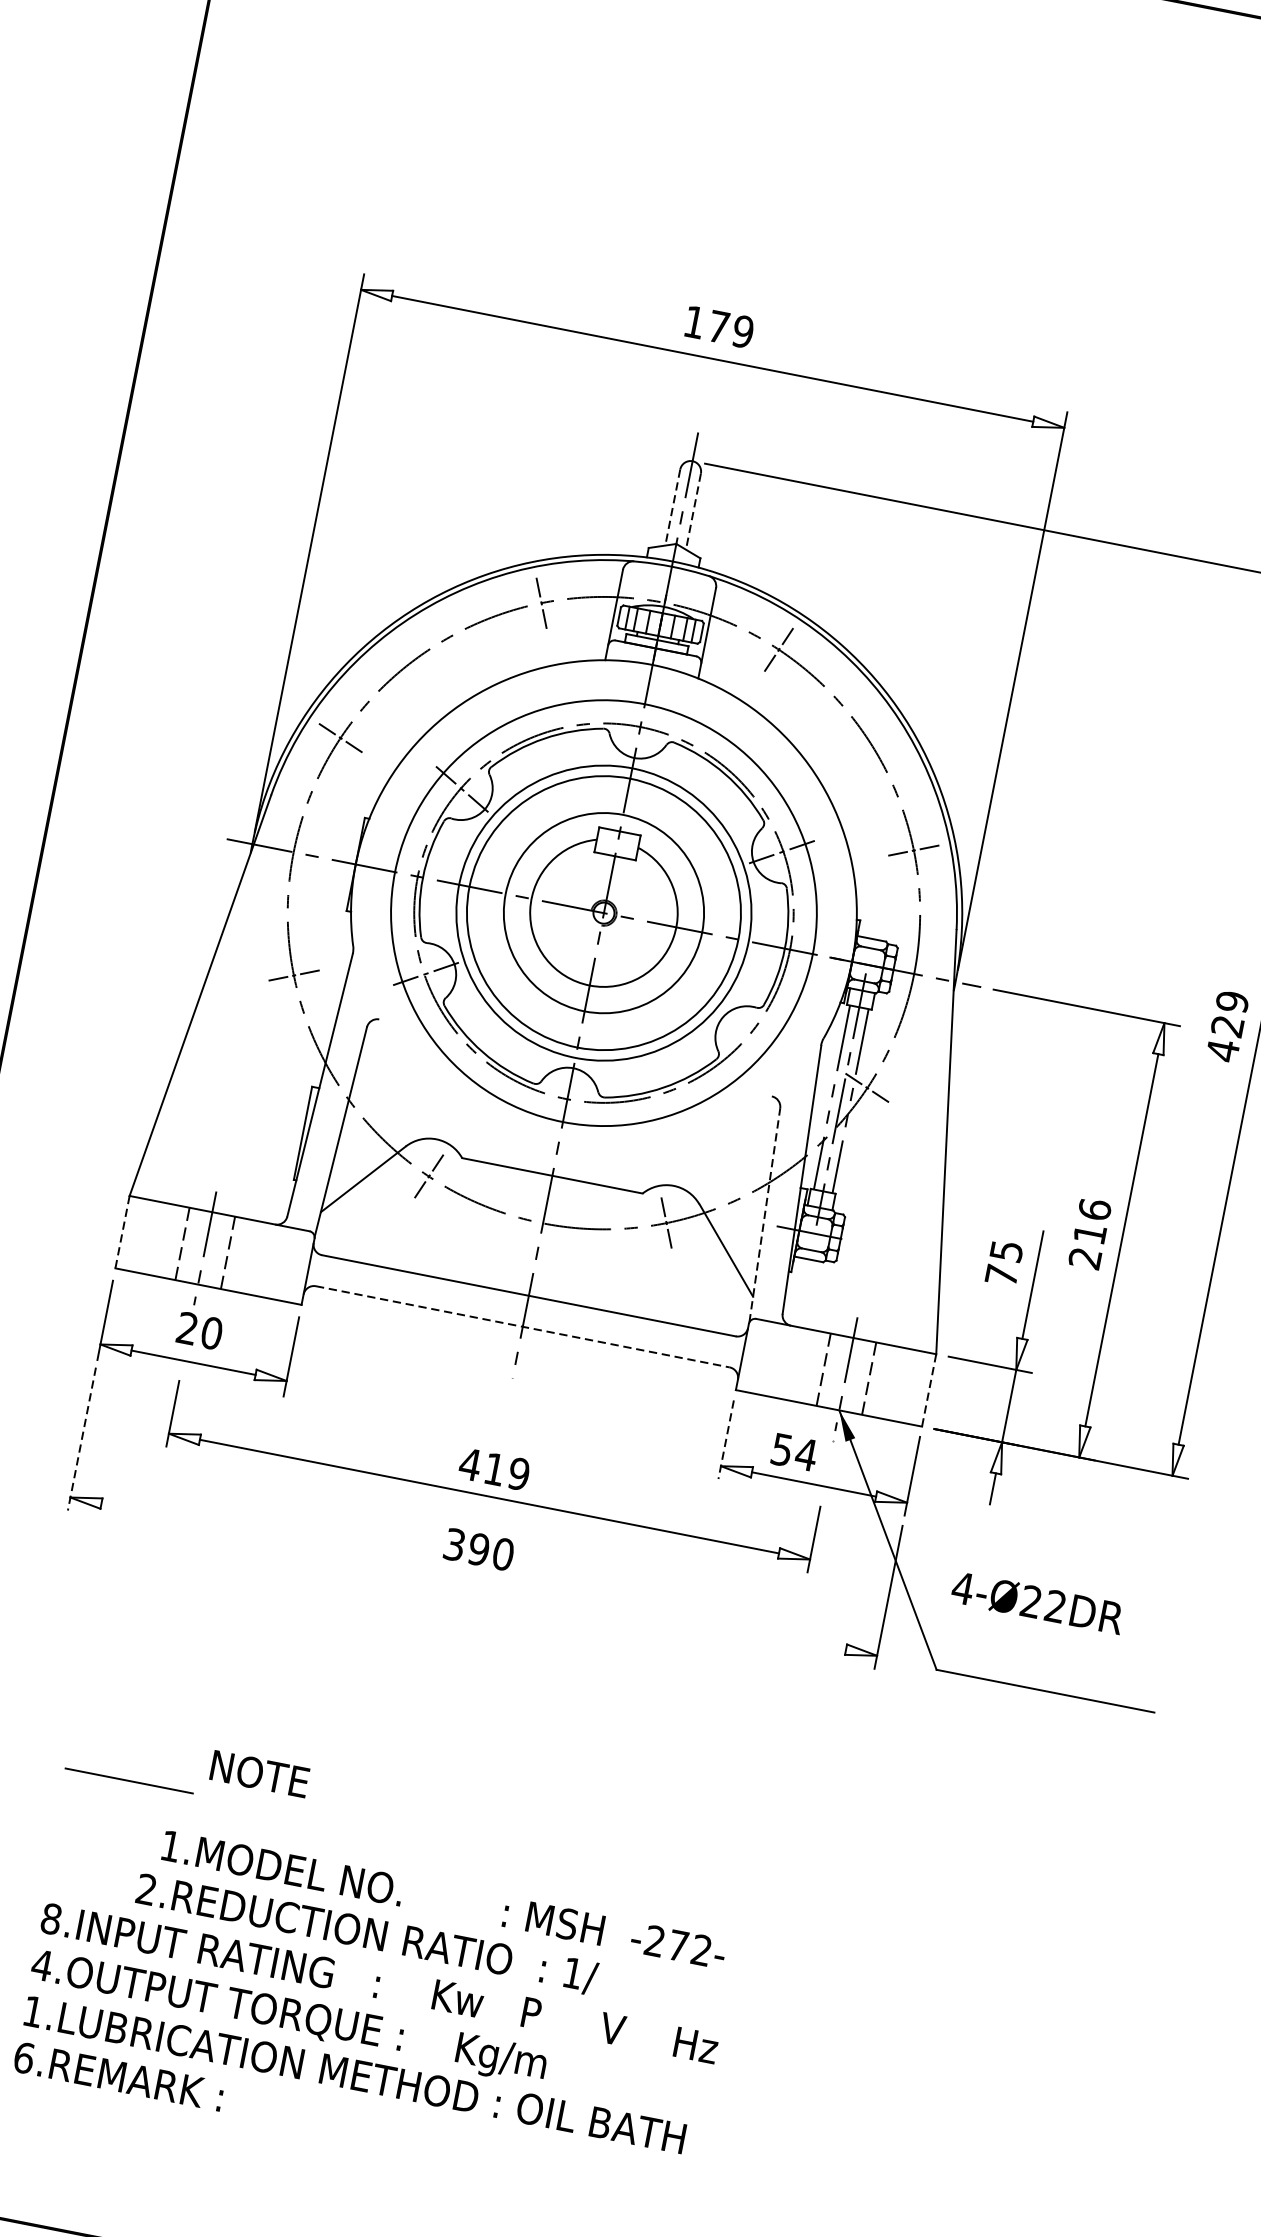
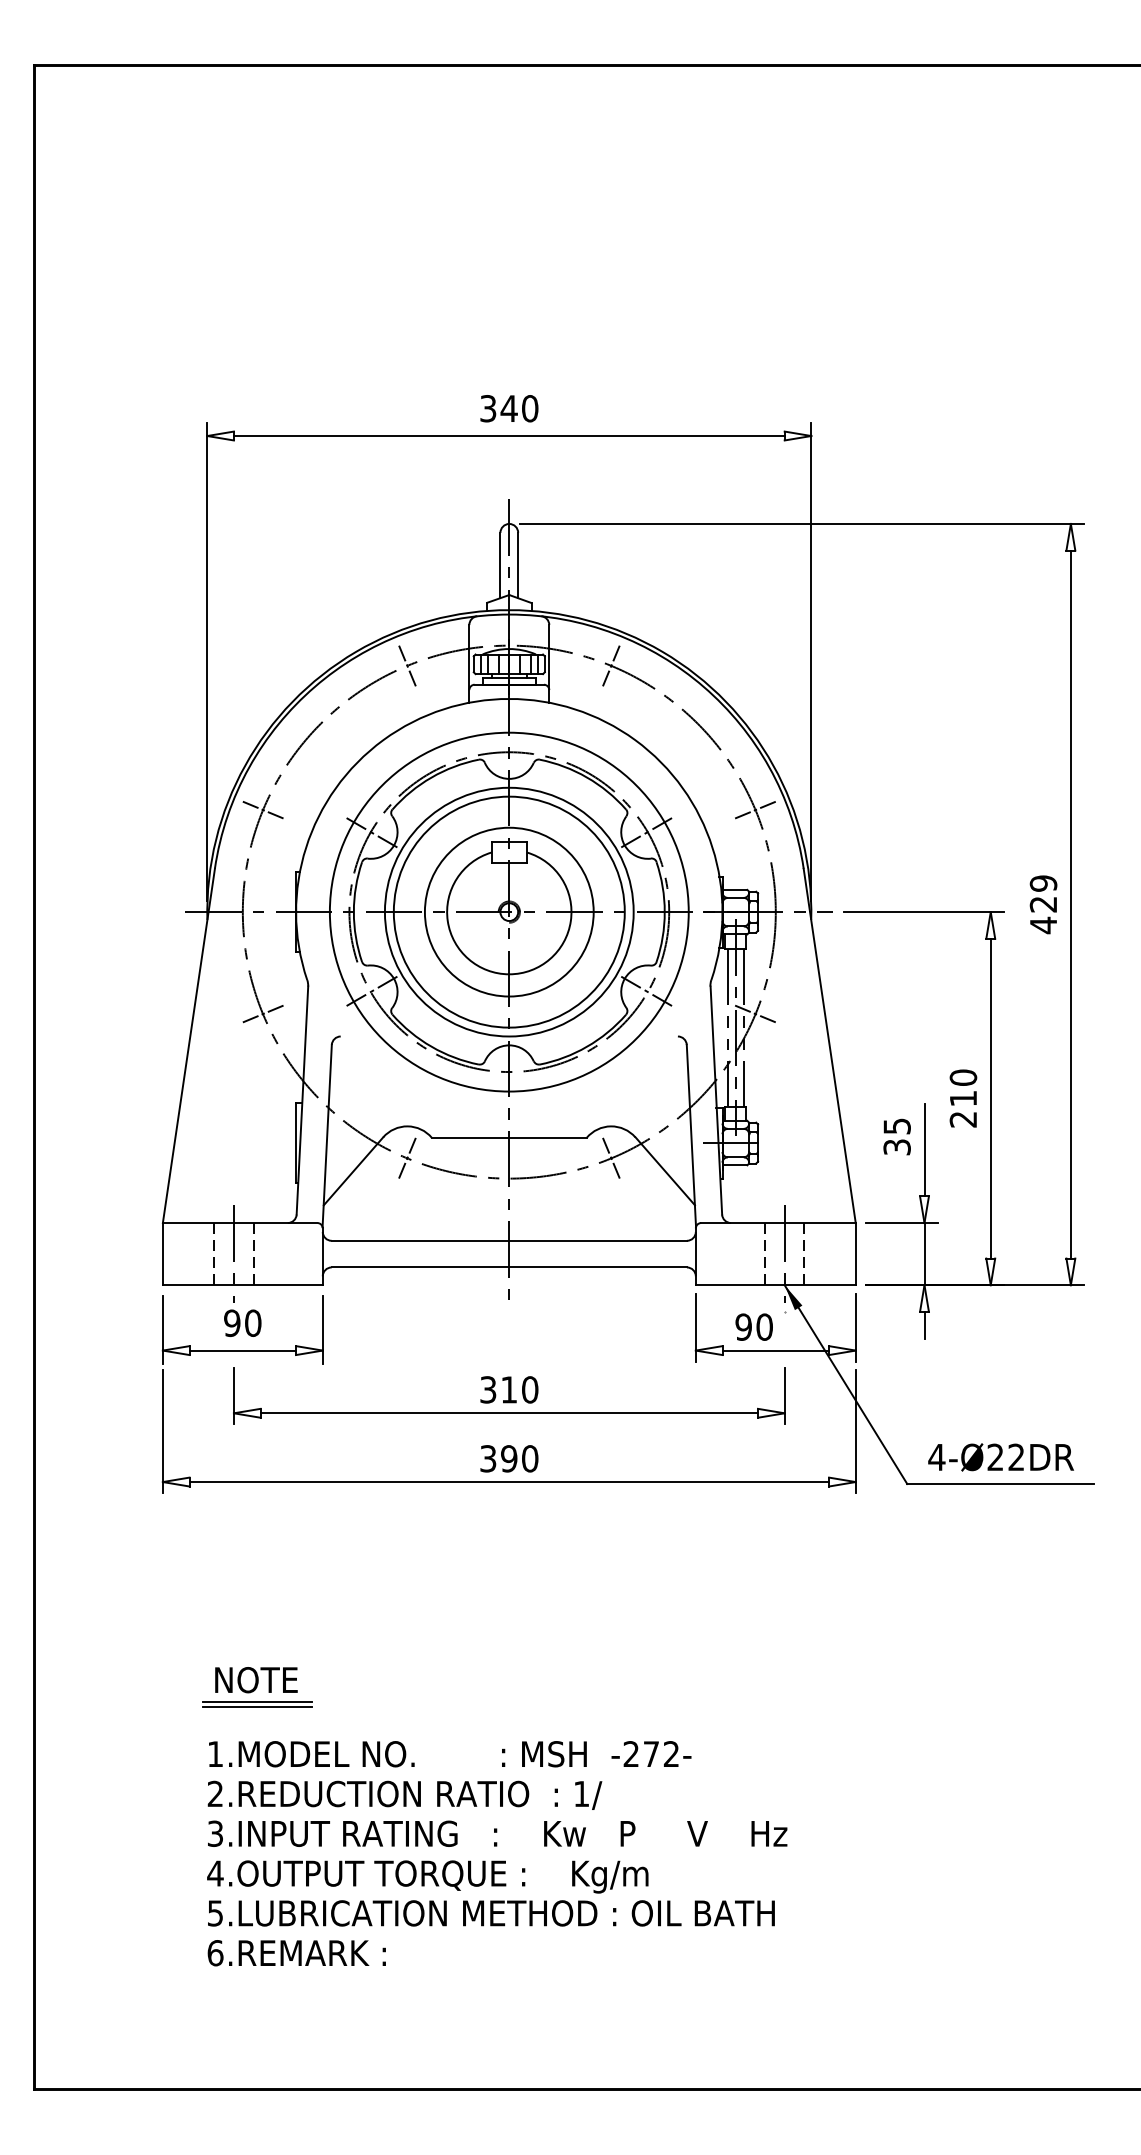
text: (719, 326) -> (509, 408), 179 -> 340
line: (672, 507) -> (500, 565), dashed -> solid
line: (693, 511) -> (518, 565), dashed -> solid
line: (746, 1037) -> (647, 991), added
text: (1093, 1209) -> (962, 1077), 216 -> 210
line: (765, 1214) -> (691, 1135), dashed -> solid
line: (121, 1232) -> (162, 1254), dashed -> solid
text: (1000, 1275) -> (896, 1147), 75 -> 35
line: (523, 1326) -> (509, 1267), dashed -> solid
text: (187, 1328) -> (232, 1323), 20 -> 90
line: (928, 1390) -> (855, 1254), dashed -> solid
line: (81, 1439) -> (162, 1432), dashed -> solid
line: (725, 1439) -> (695, 1327), dashed -> solid
text: (794, 1451) -> (754, 1326), 54 -> 90
text: (493, 1468) -> (508, 1389), 419 -> 310
line: (473, 1577) -> (509, 1482), added
text: (1037, 1603) -> (1000, 1457), moved
line: (130, 1774) -> (257, 1701), added
text: (259, 1774) -> (256, 1680), moved
text: (444, 1900) -> (450, 1754), moved
text: (51, 1918) -> (215, 1833), 8.INPUT -> 3.INPUT
text: (366, 1933) -> (404, 1794), moved
text: (33, 2011) -> (215, 1913), 1.LUBRICATION -> 5.LUBRICATION

